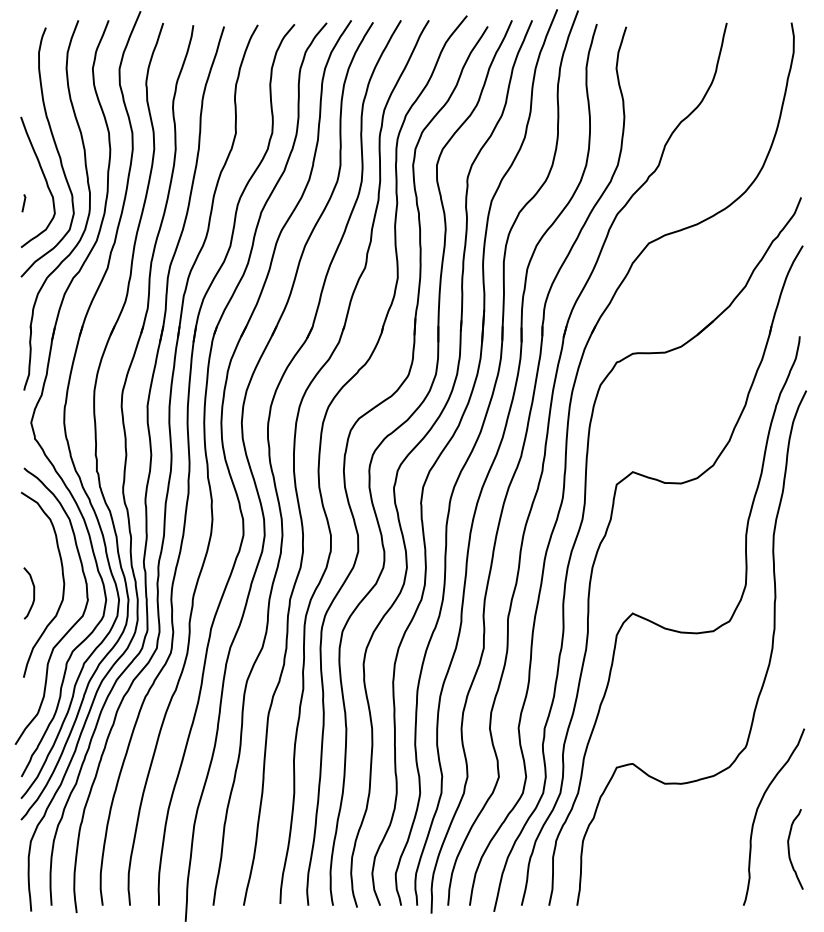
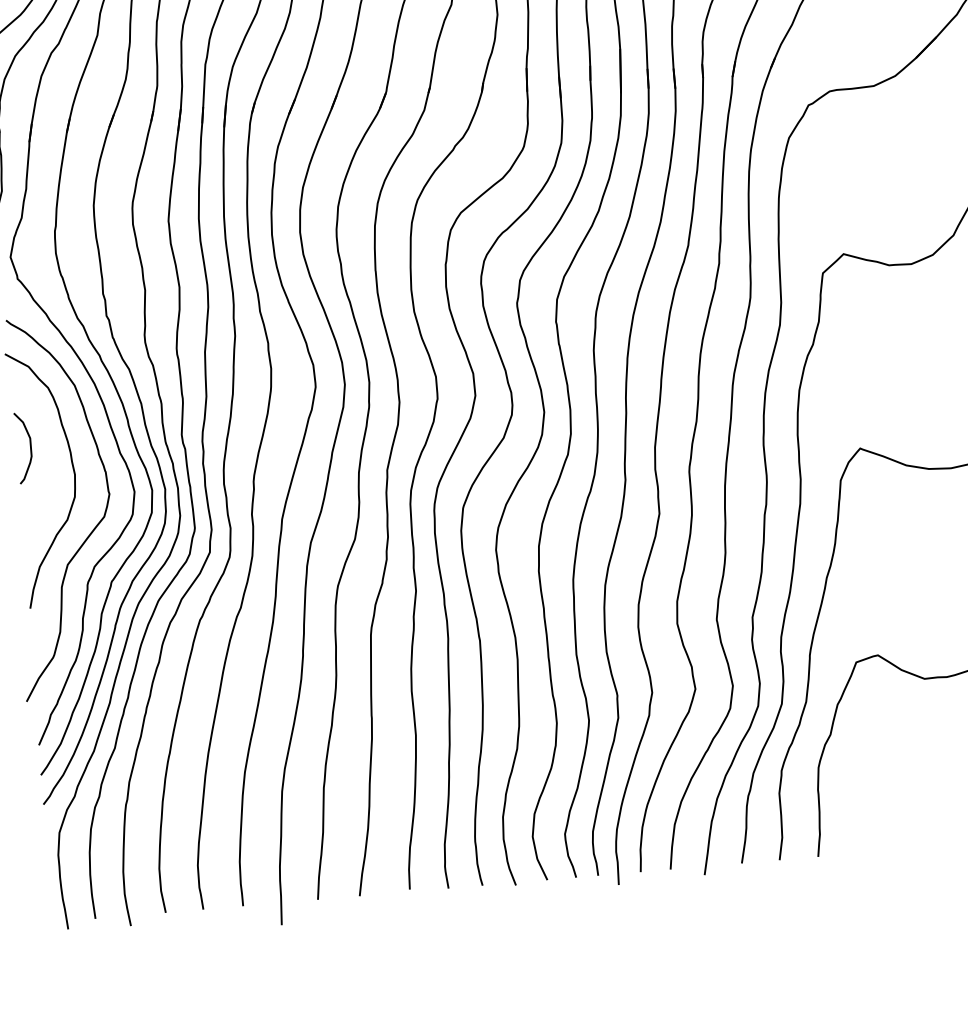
curve: (33, 593) -> (30, 447), moved

